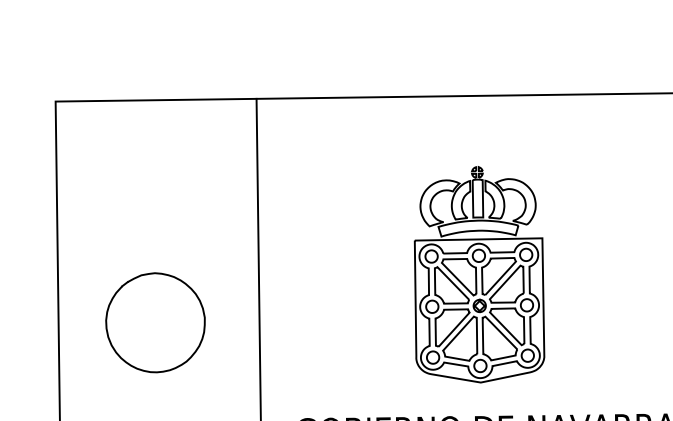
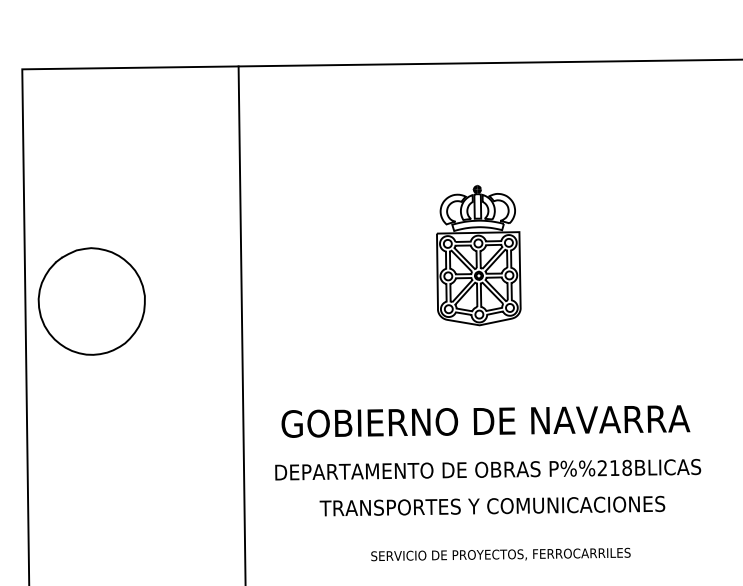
part: (479, 274) -> (478, 255), size x0.6
part: (155, 322) -> (91, 301), moved

